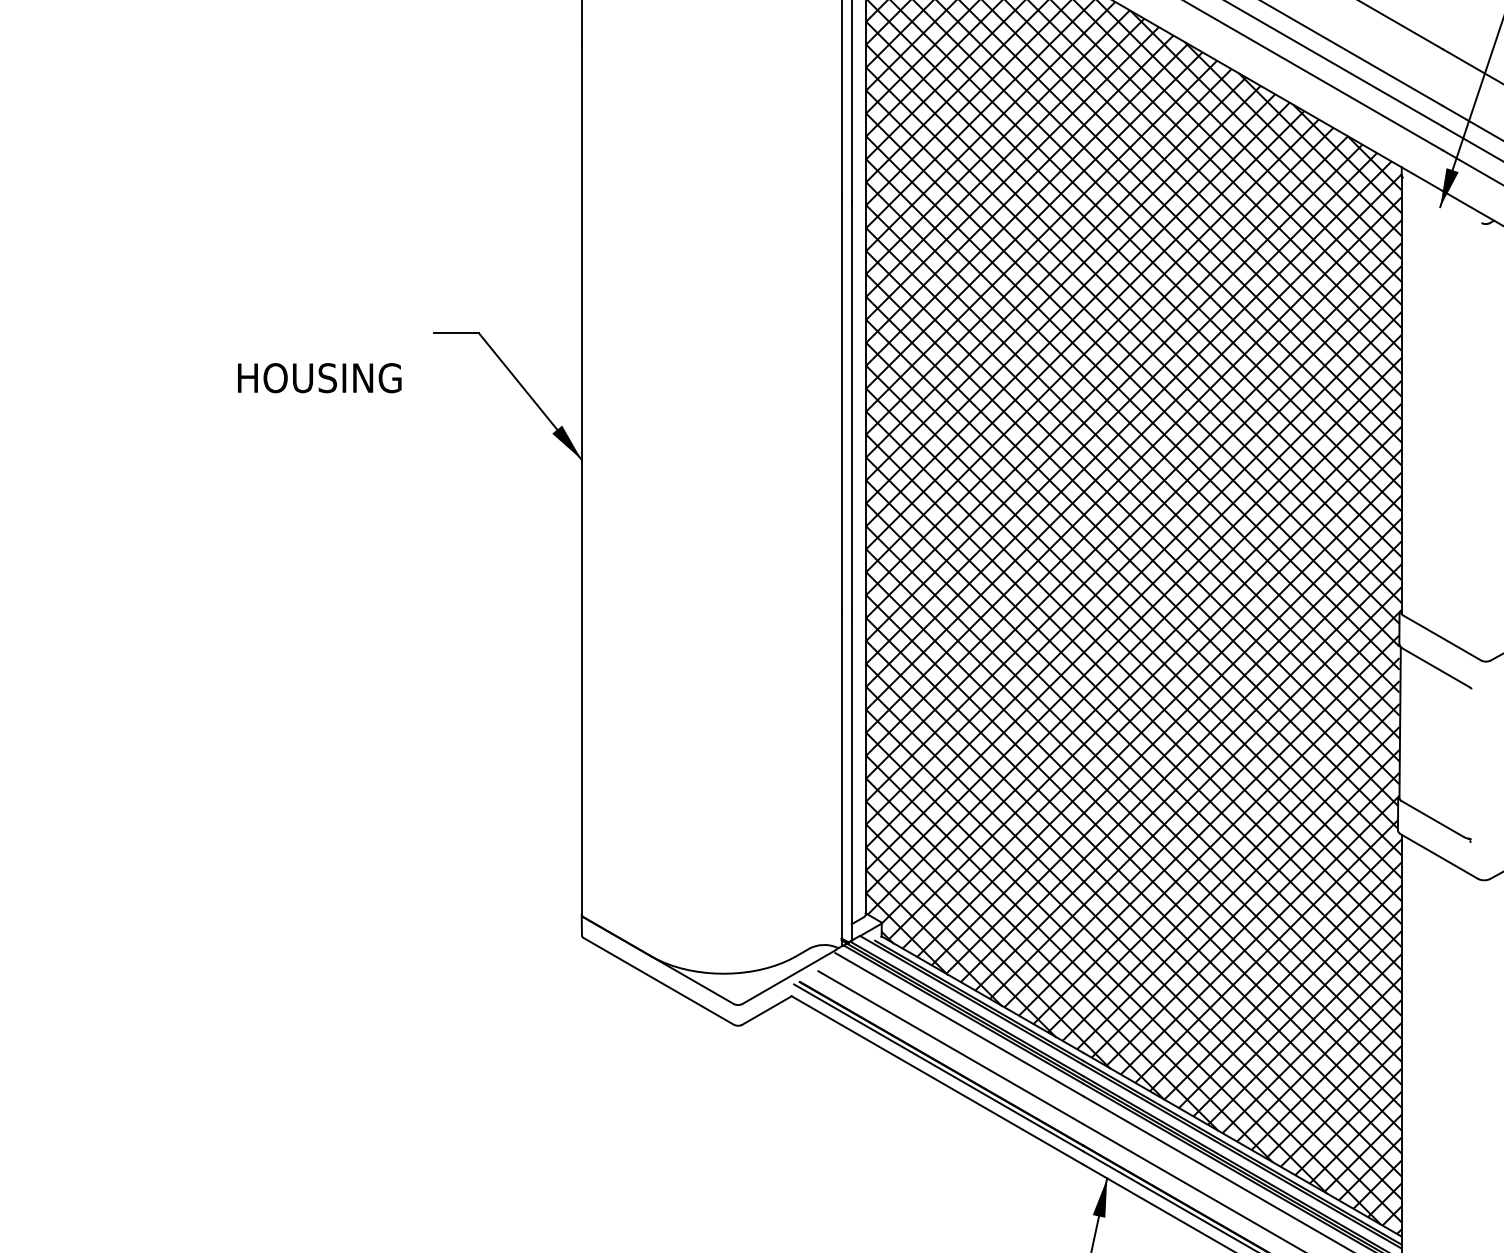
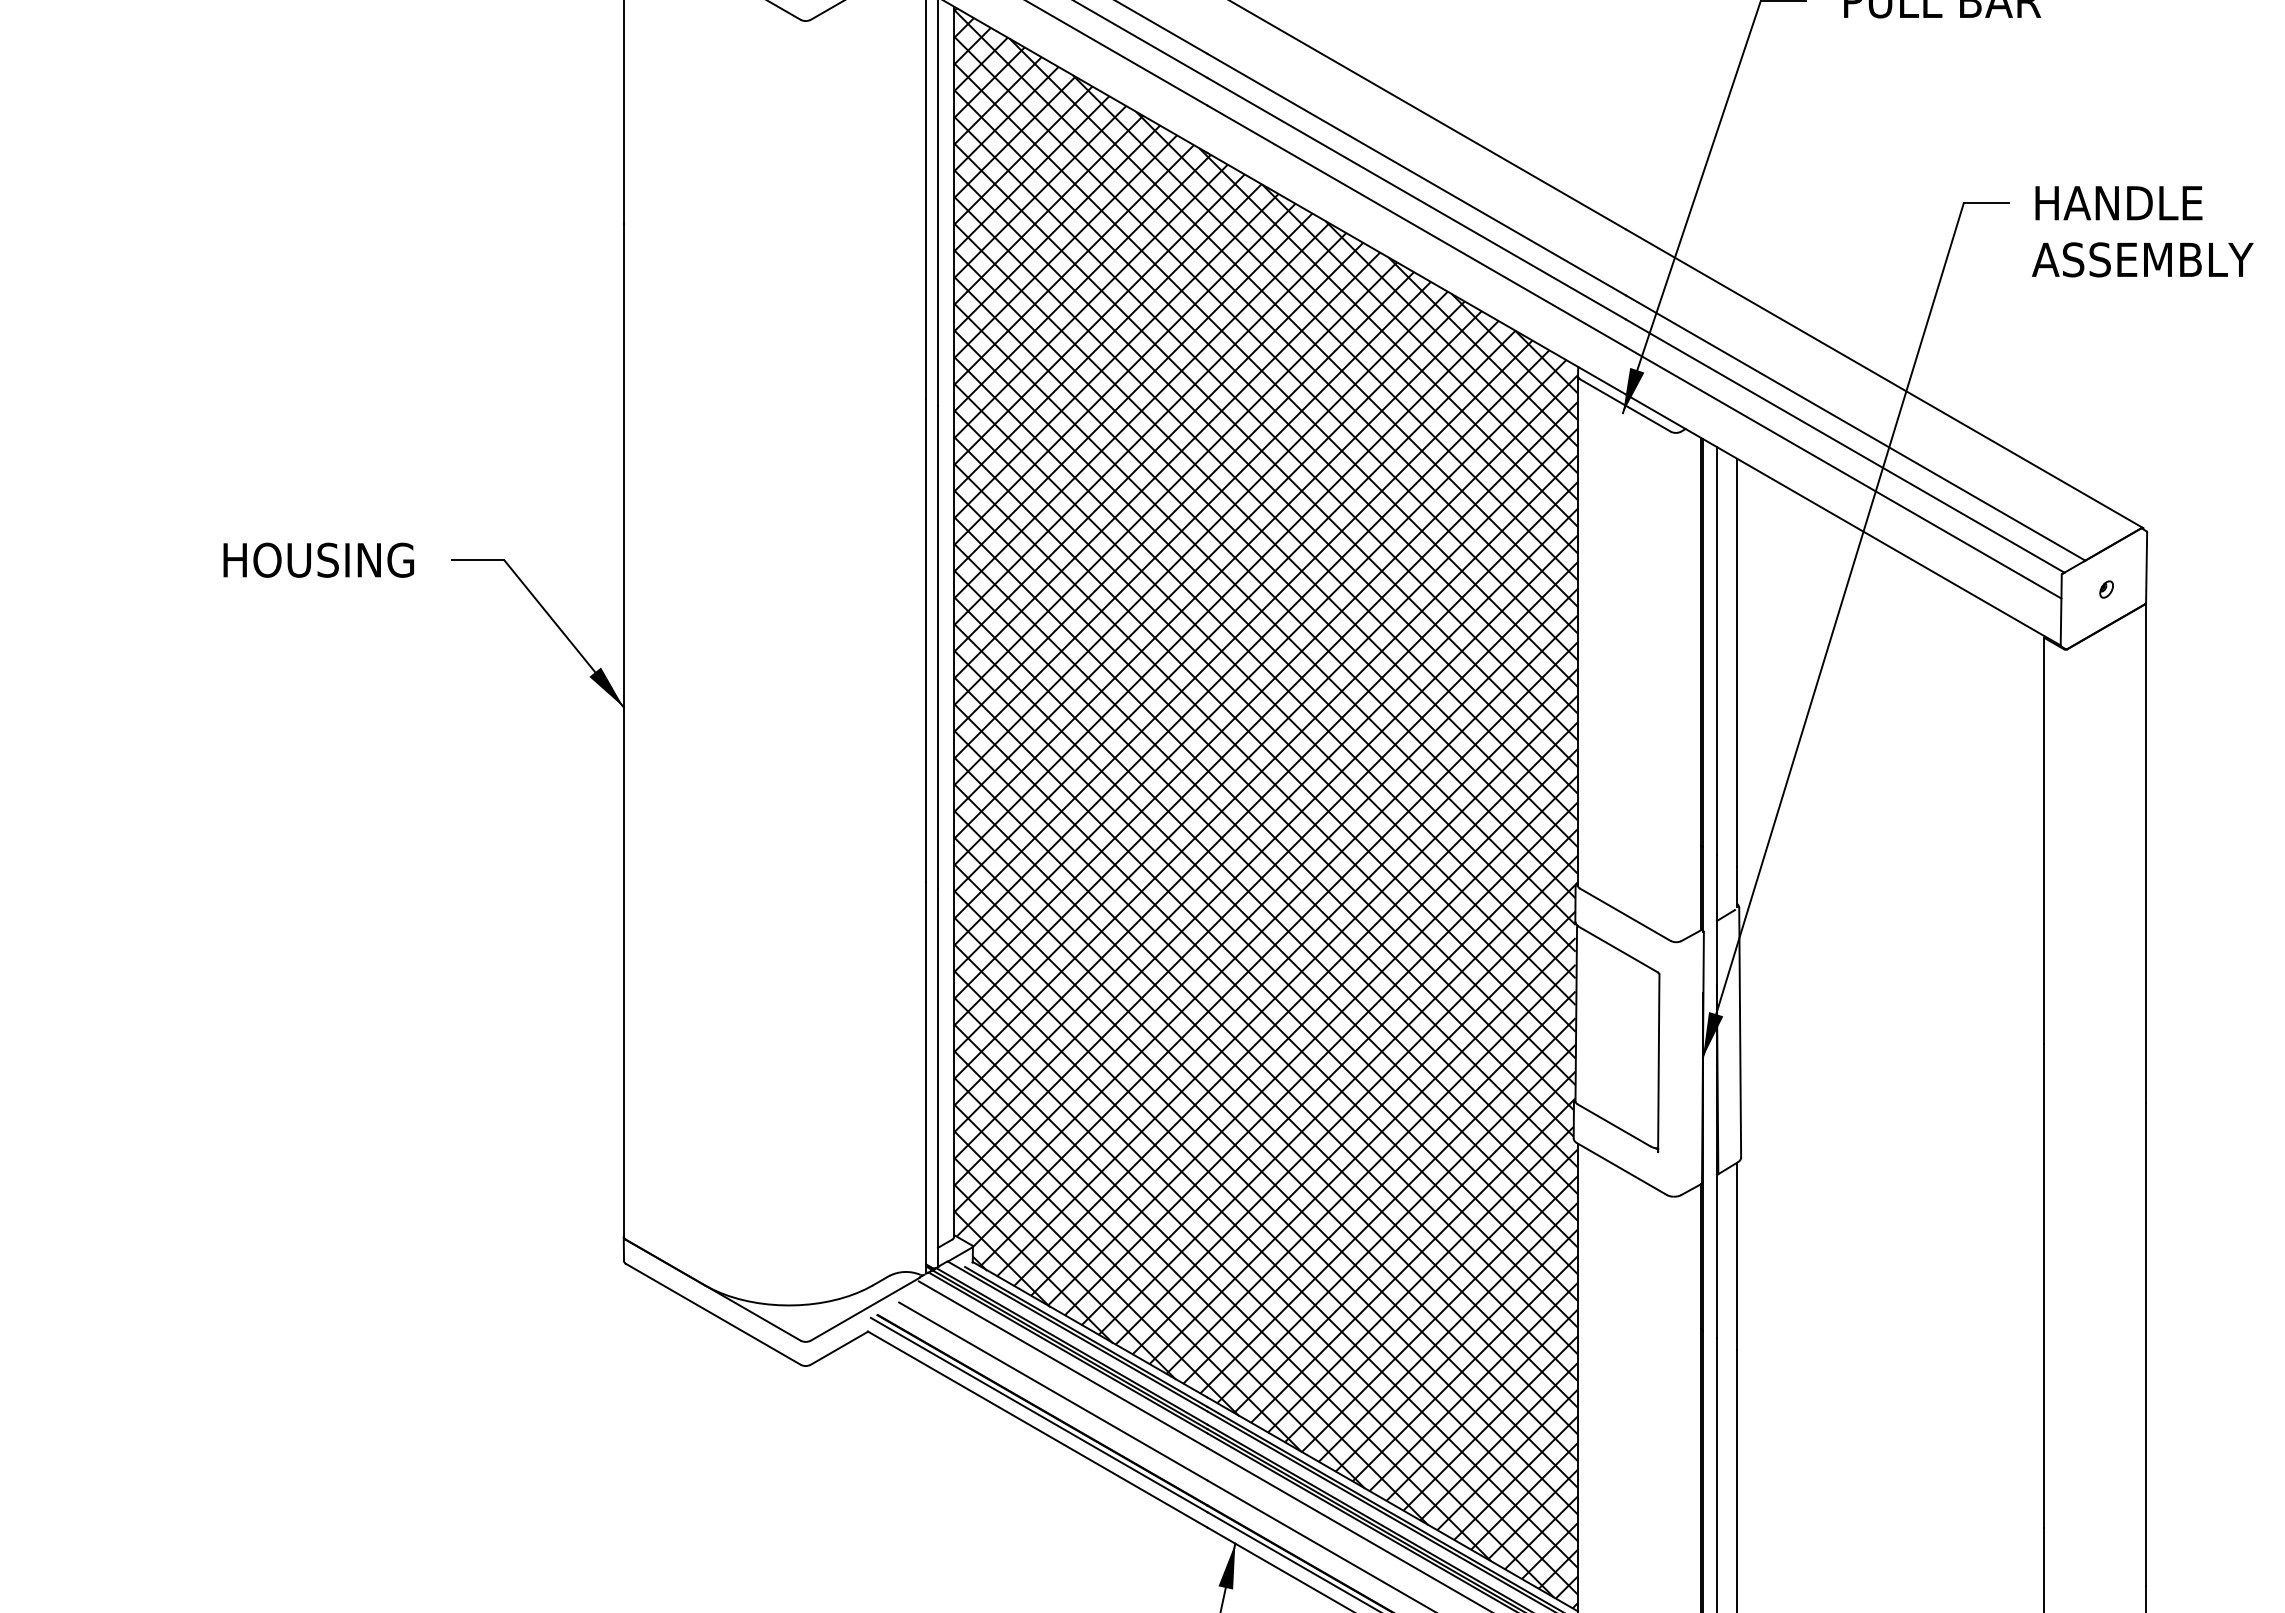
line: (1442, 200) -> (1625, 405), added
text: (319, 377) -> (318, 559), moved
line: (1470, 765) -> (1658, 1063), added

